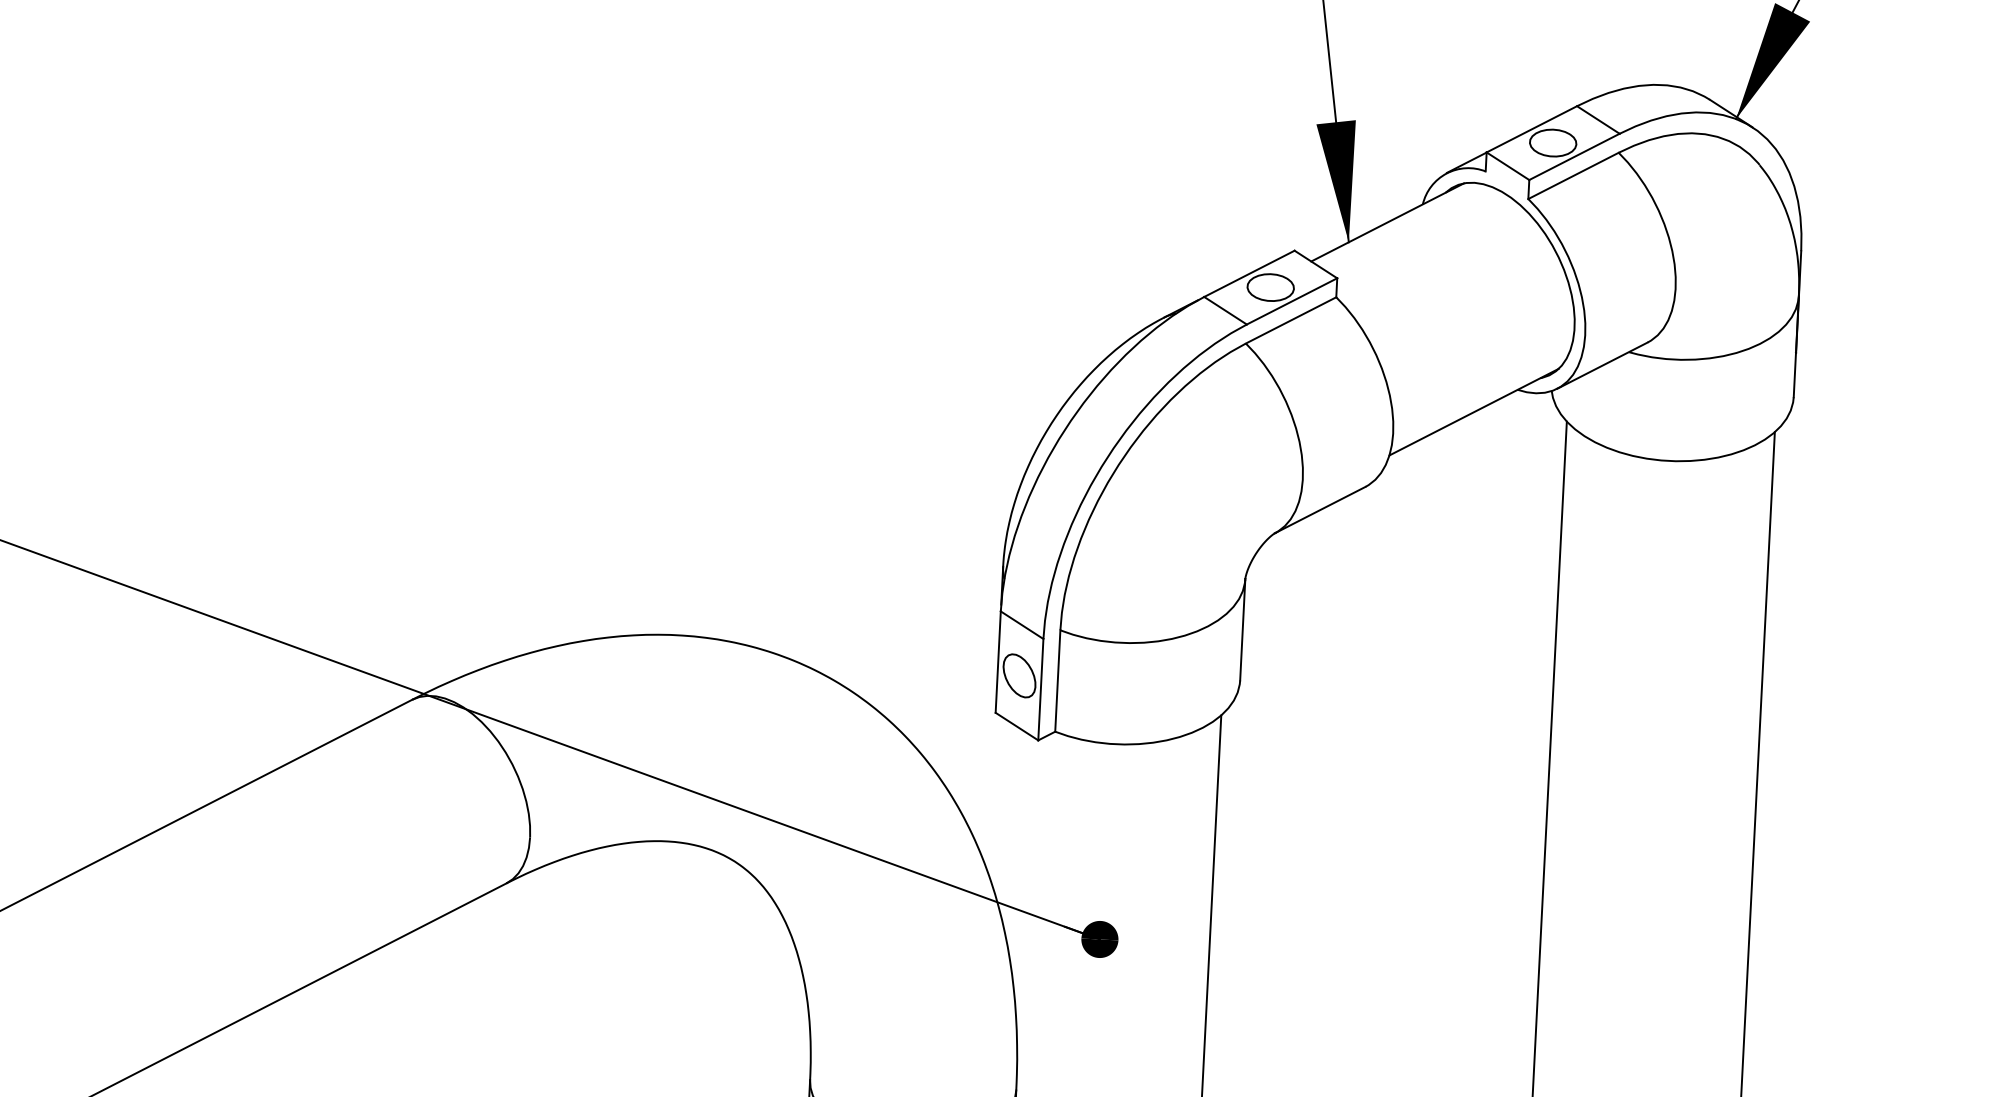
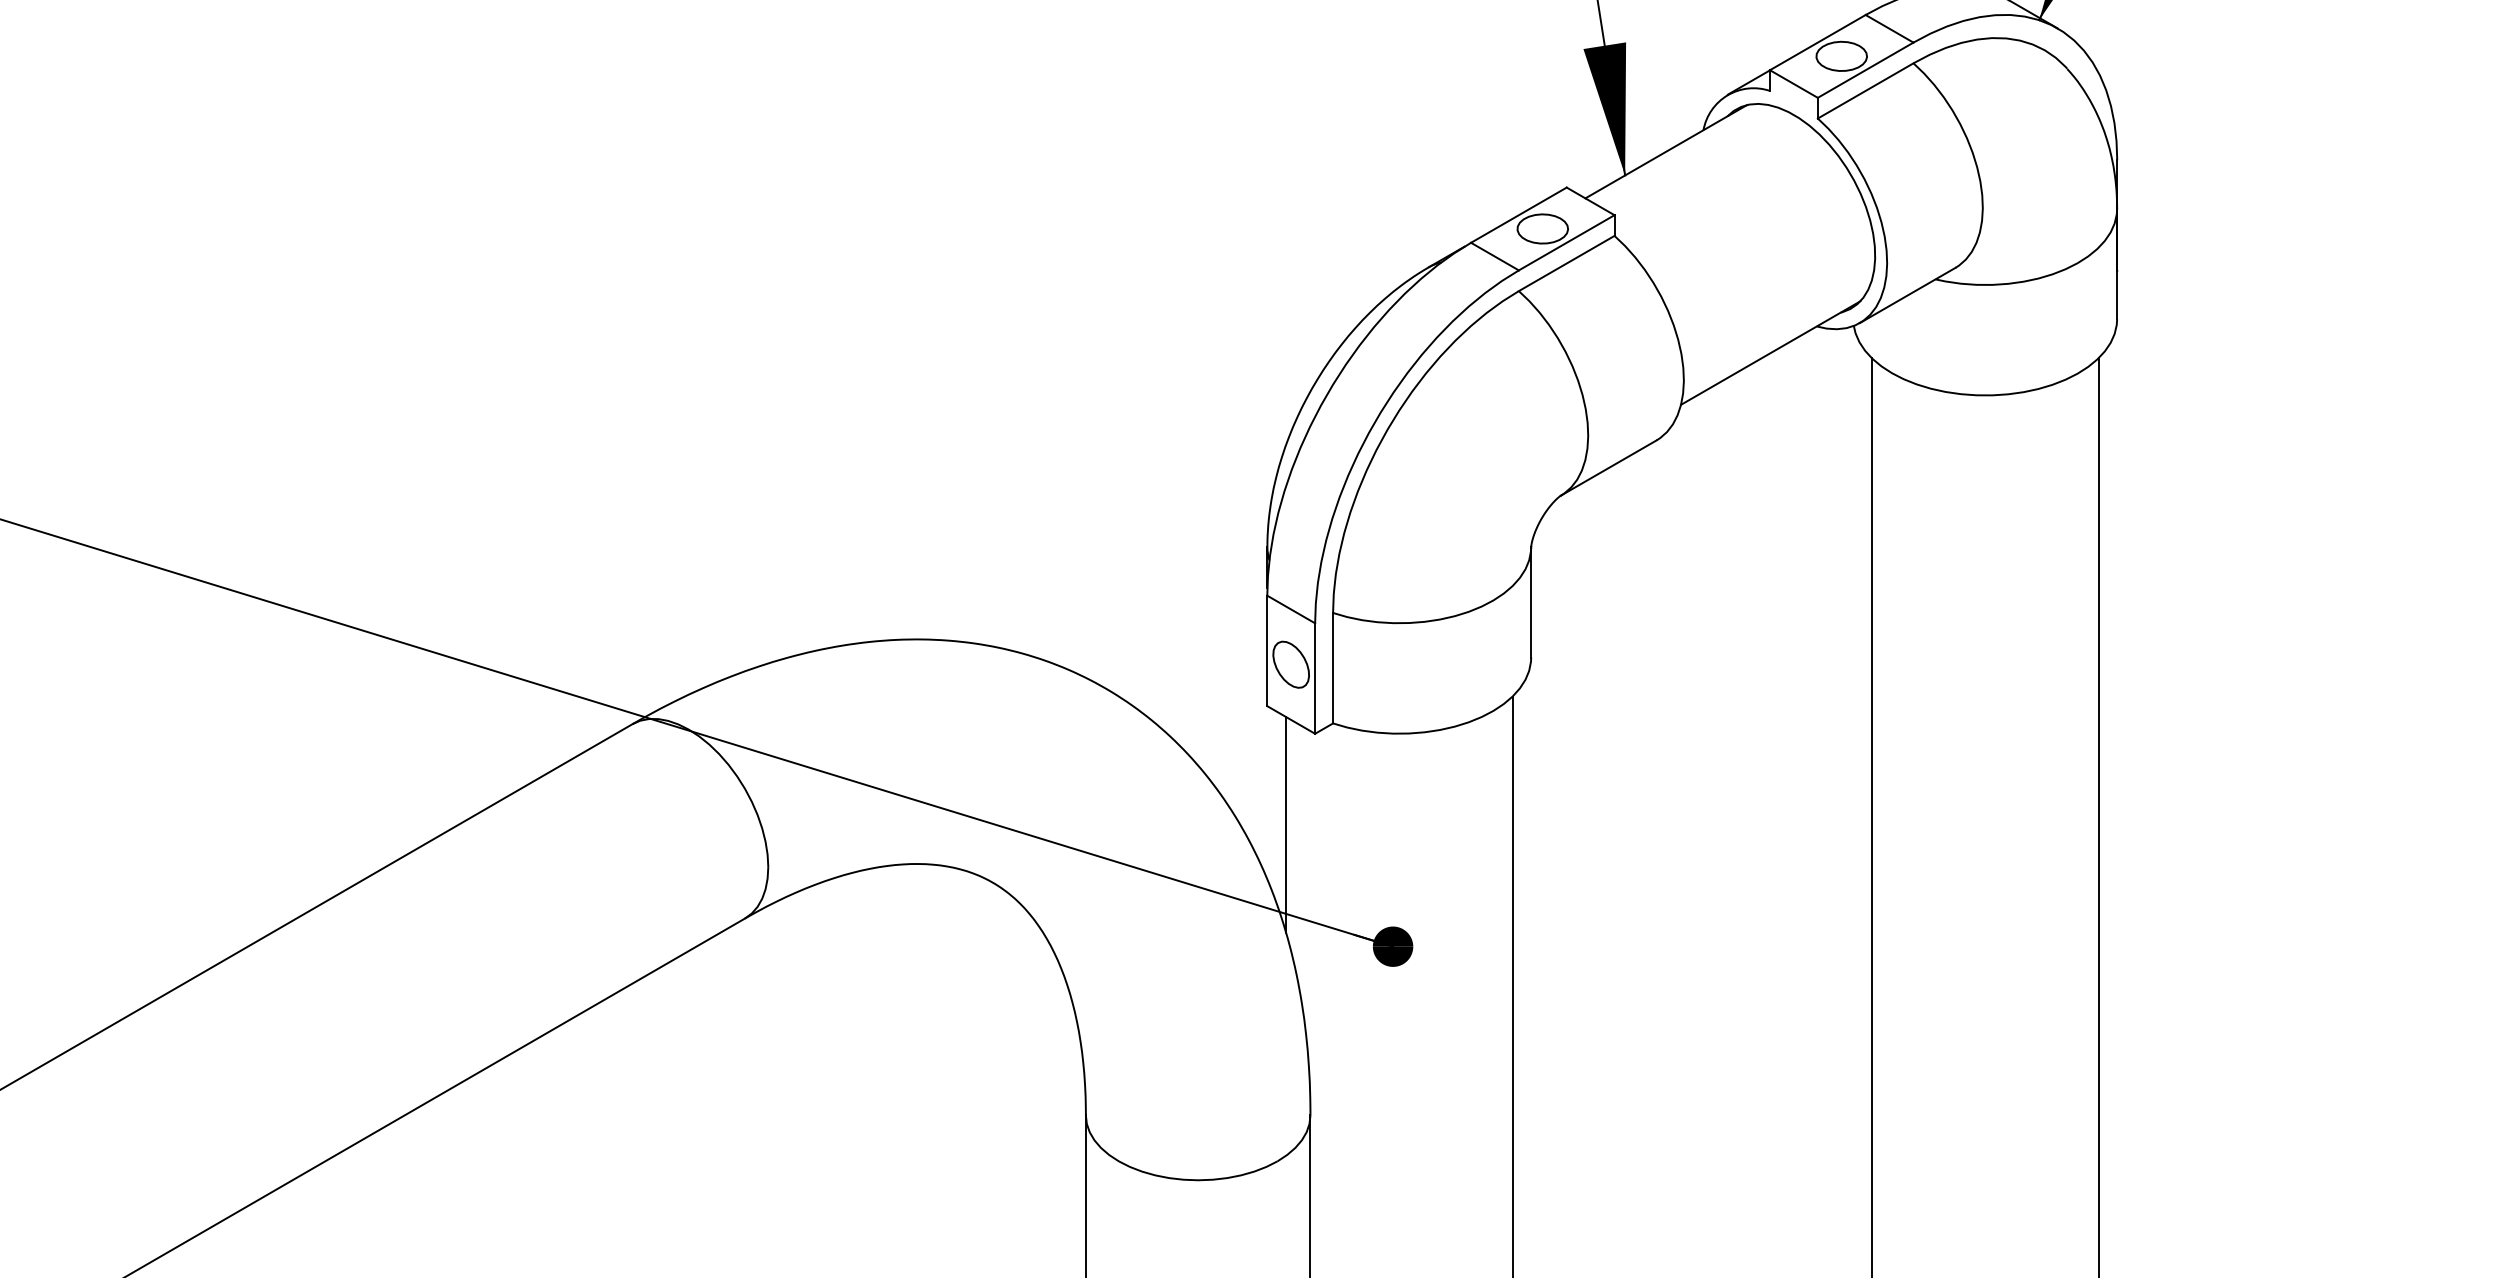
line: (1007, 822) -> (1286, 824), added

